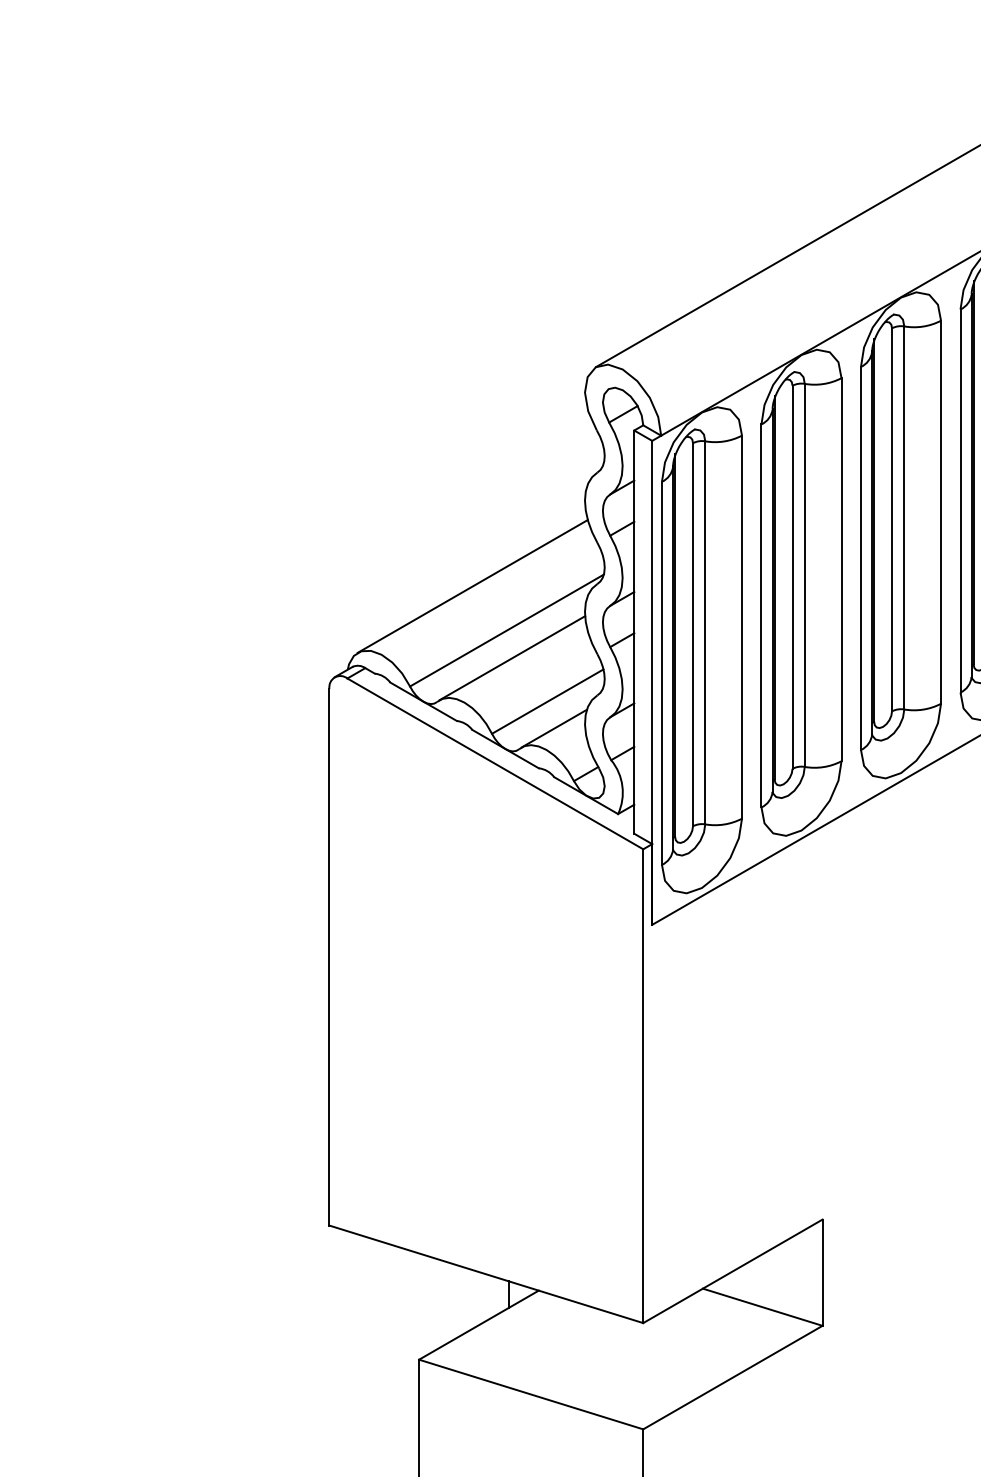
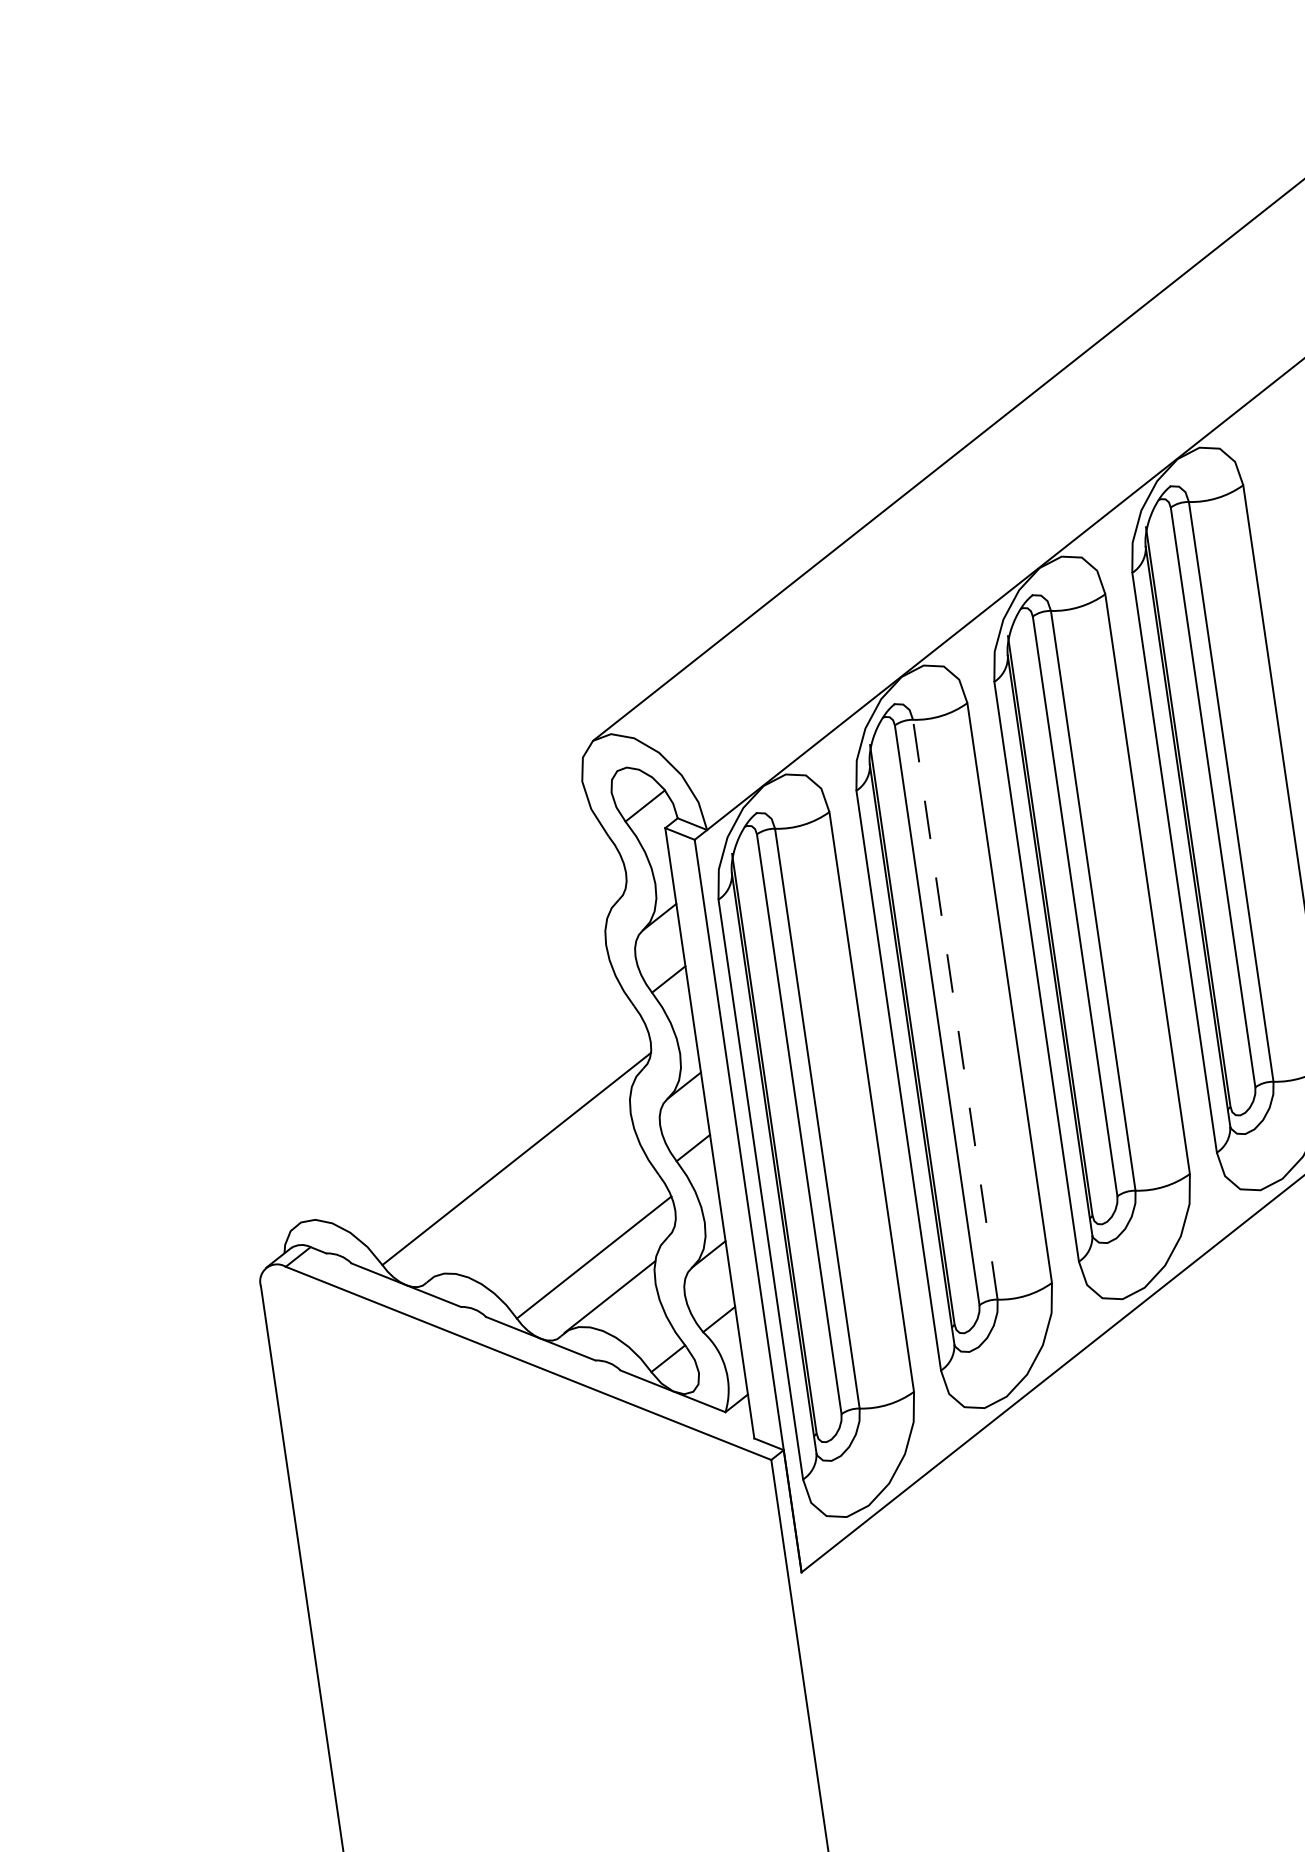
line: (804, 575) -> (954, 1009), solid -> dashed
line: (472, 586) -> (454, 1099), removed
line: (512, 658) -> (531, 1200), removed

